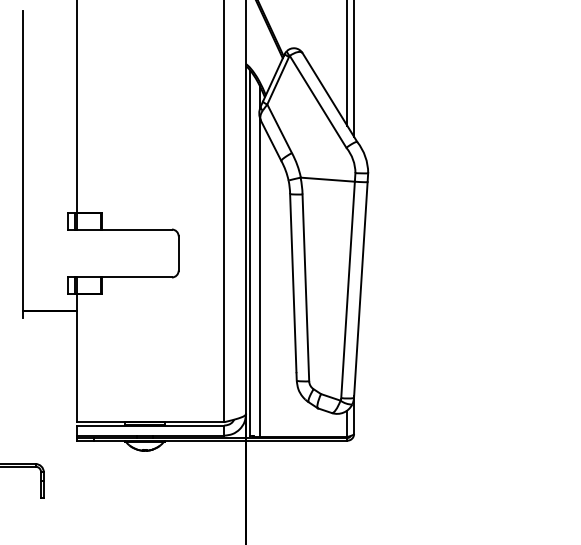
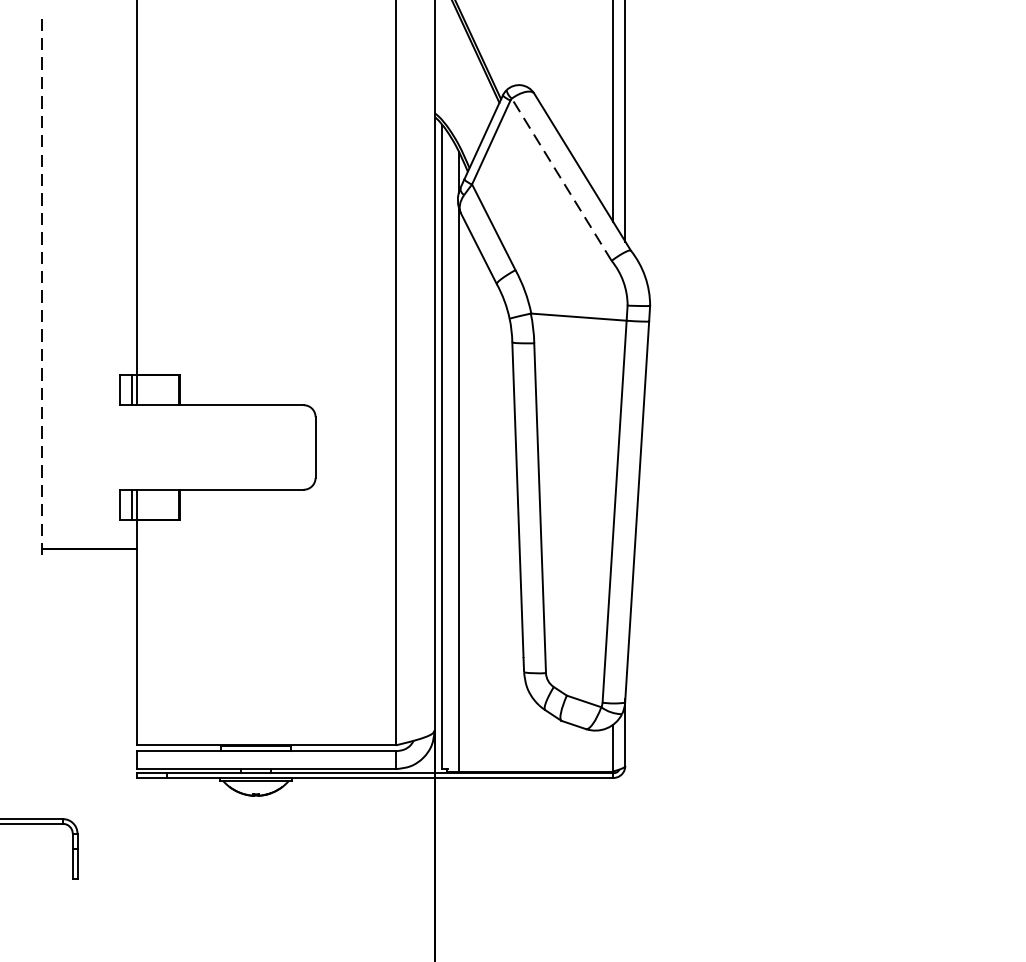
line: (318, 101) -> (562, 179), solid -> dashed
line: (23, 164) -> (41, 290), solid -> dashed

